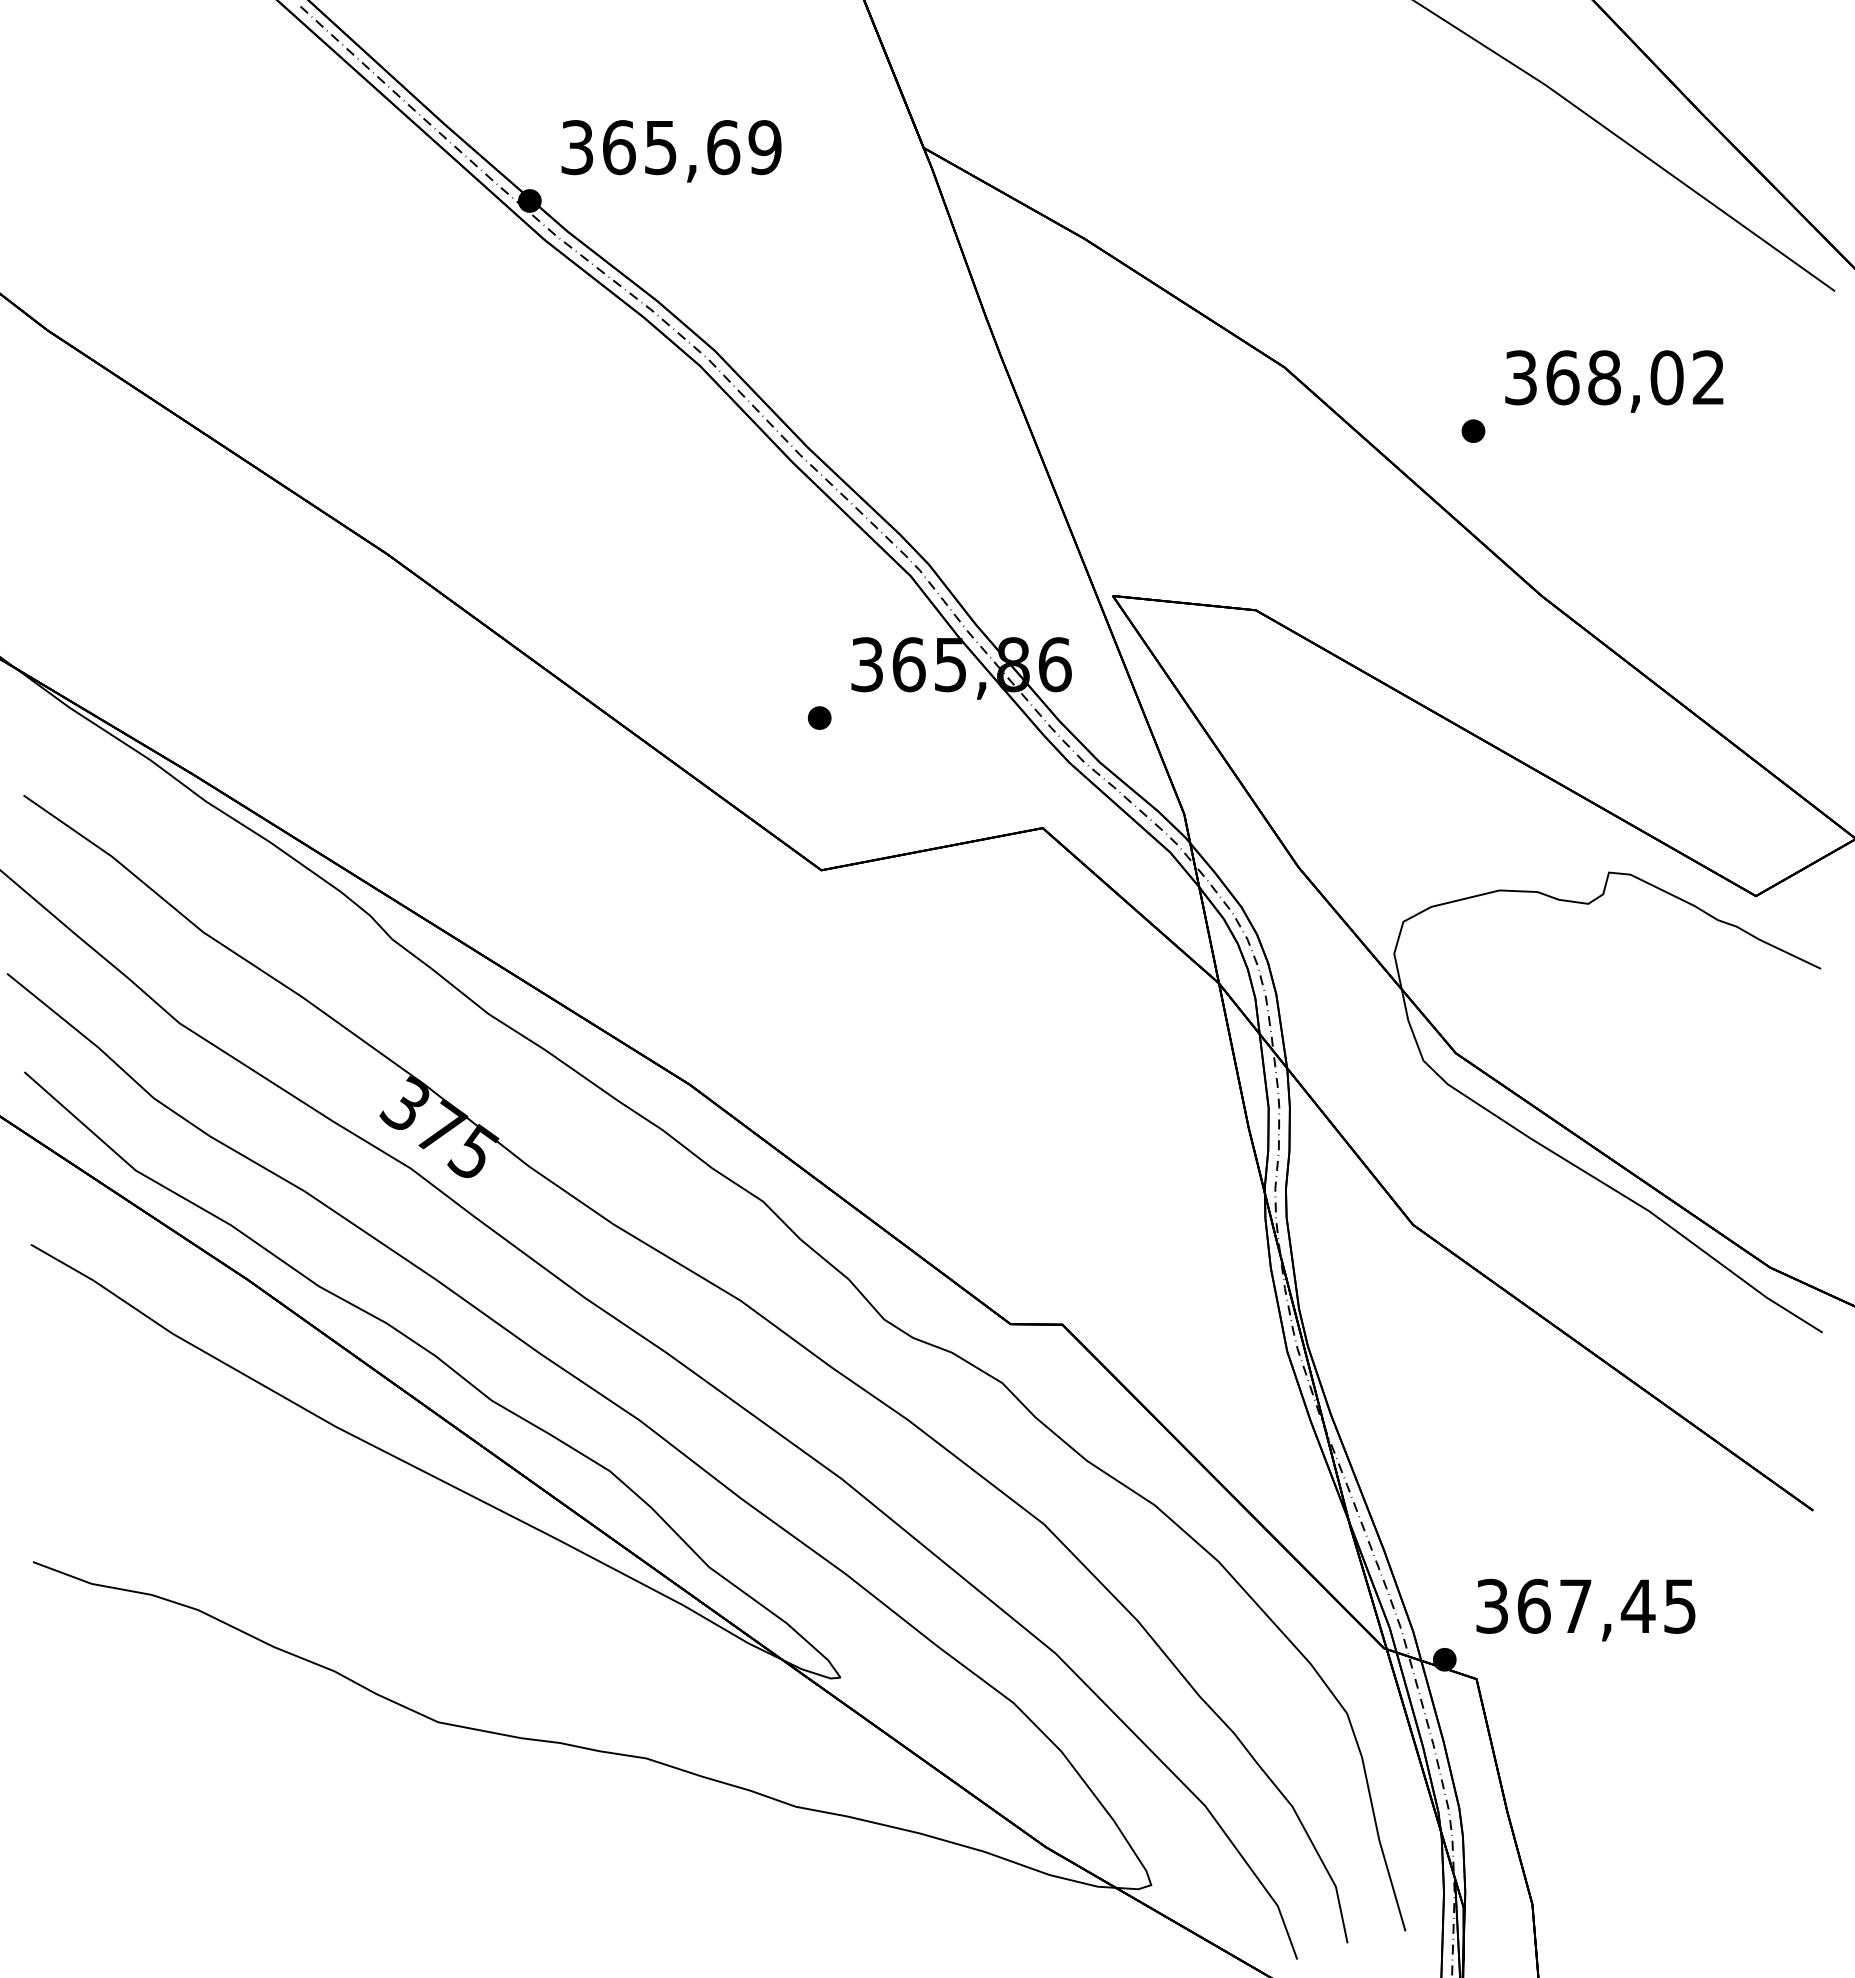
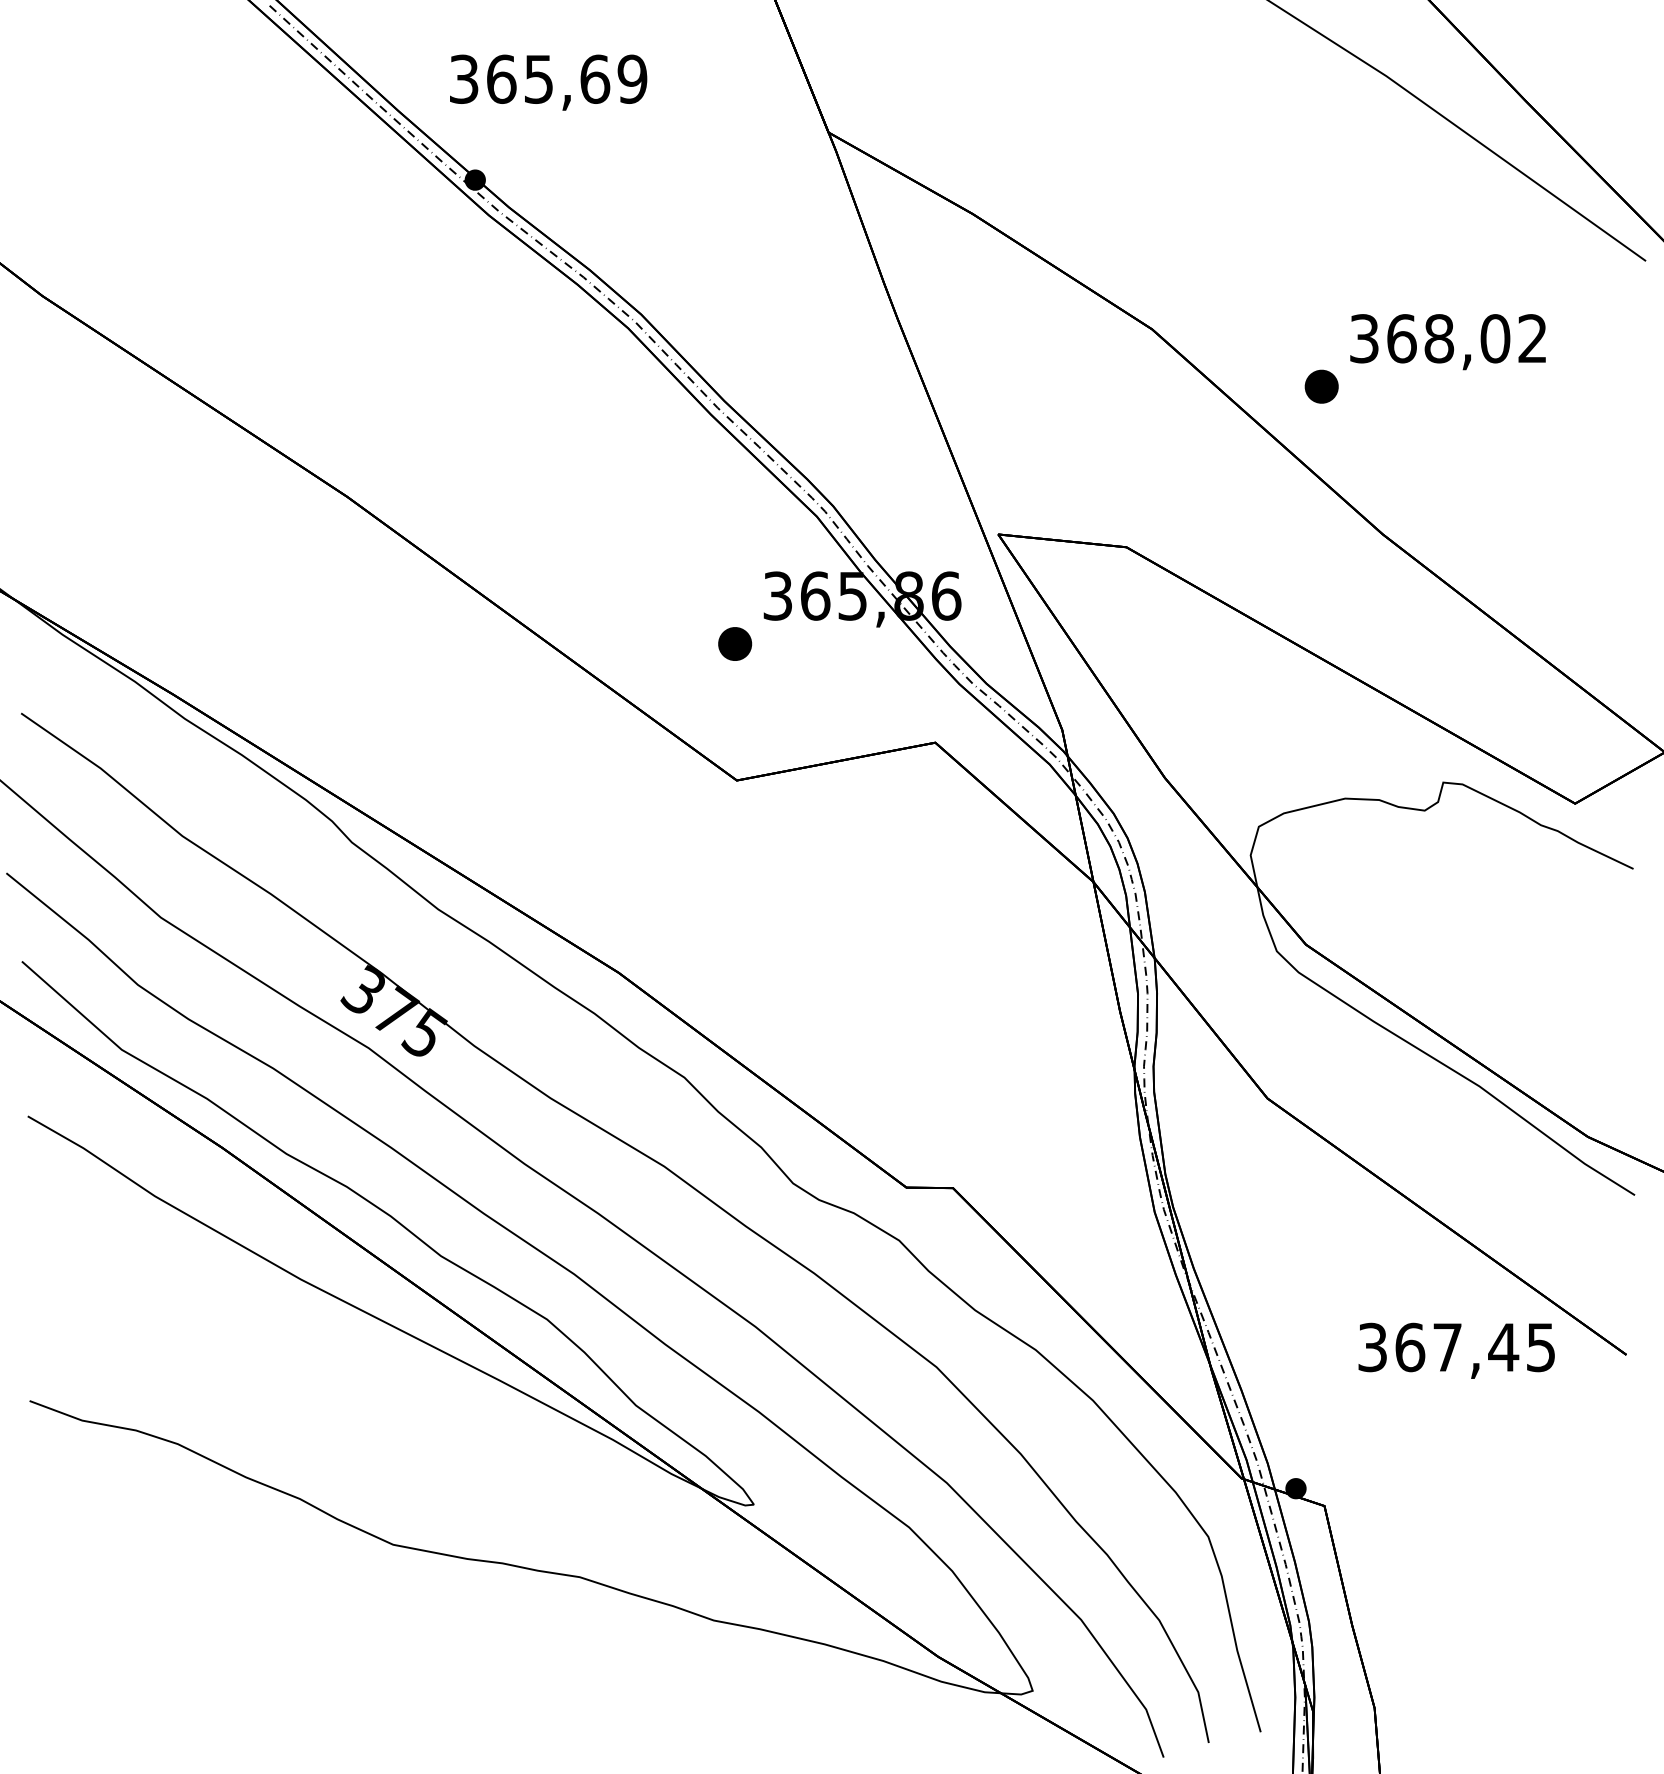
text: (671, 151) -> (548, 82), moved
part: (1473, 430) -> (1321, 386), size x1.6
part: (819, 717) -> (735, 643), size x1.6
text: (1585, 1609) -> (1456, 1350), moved

